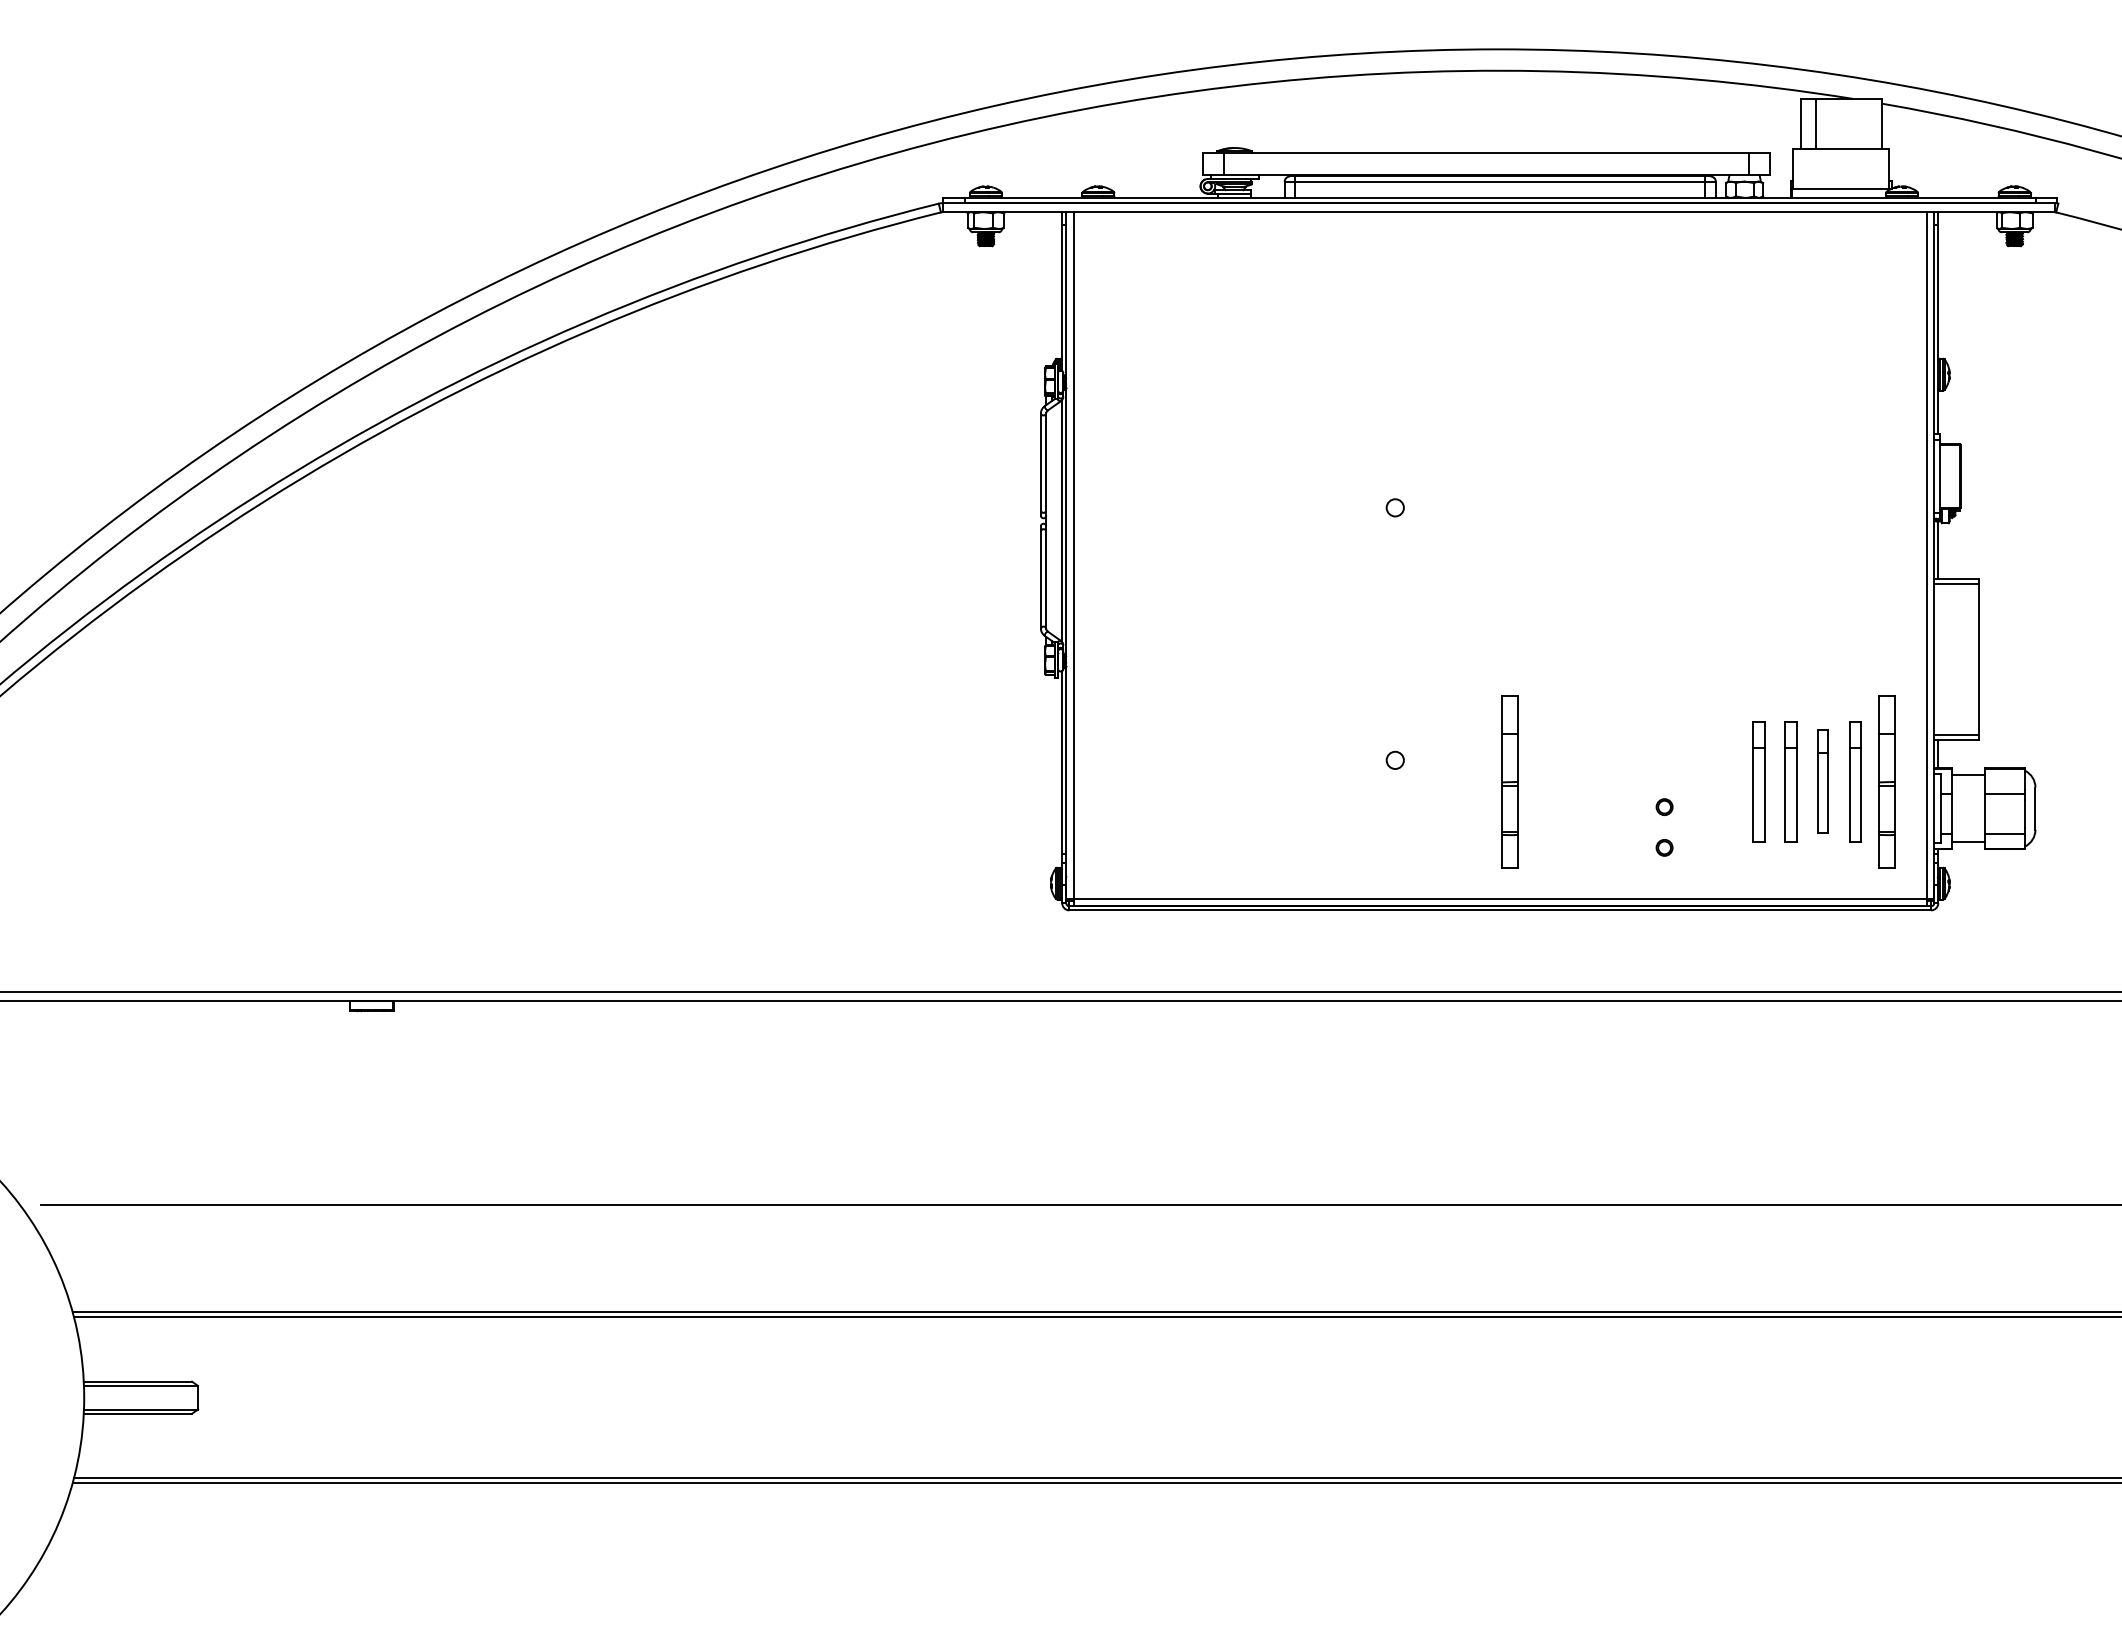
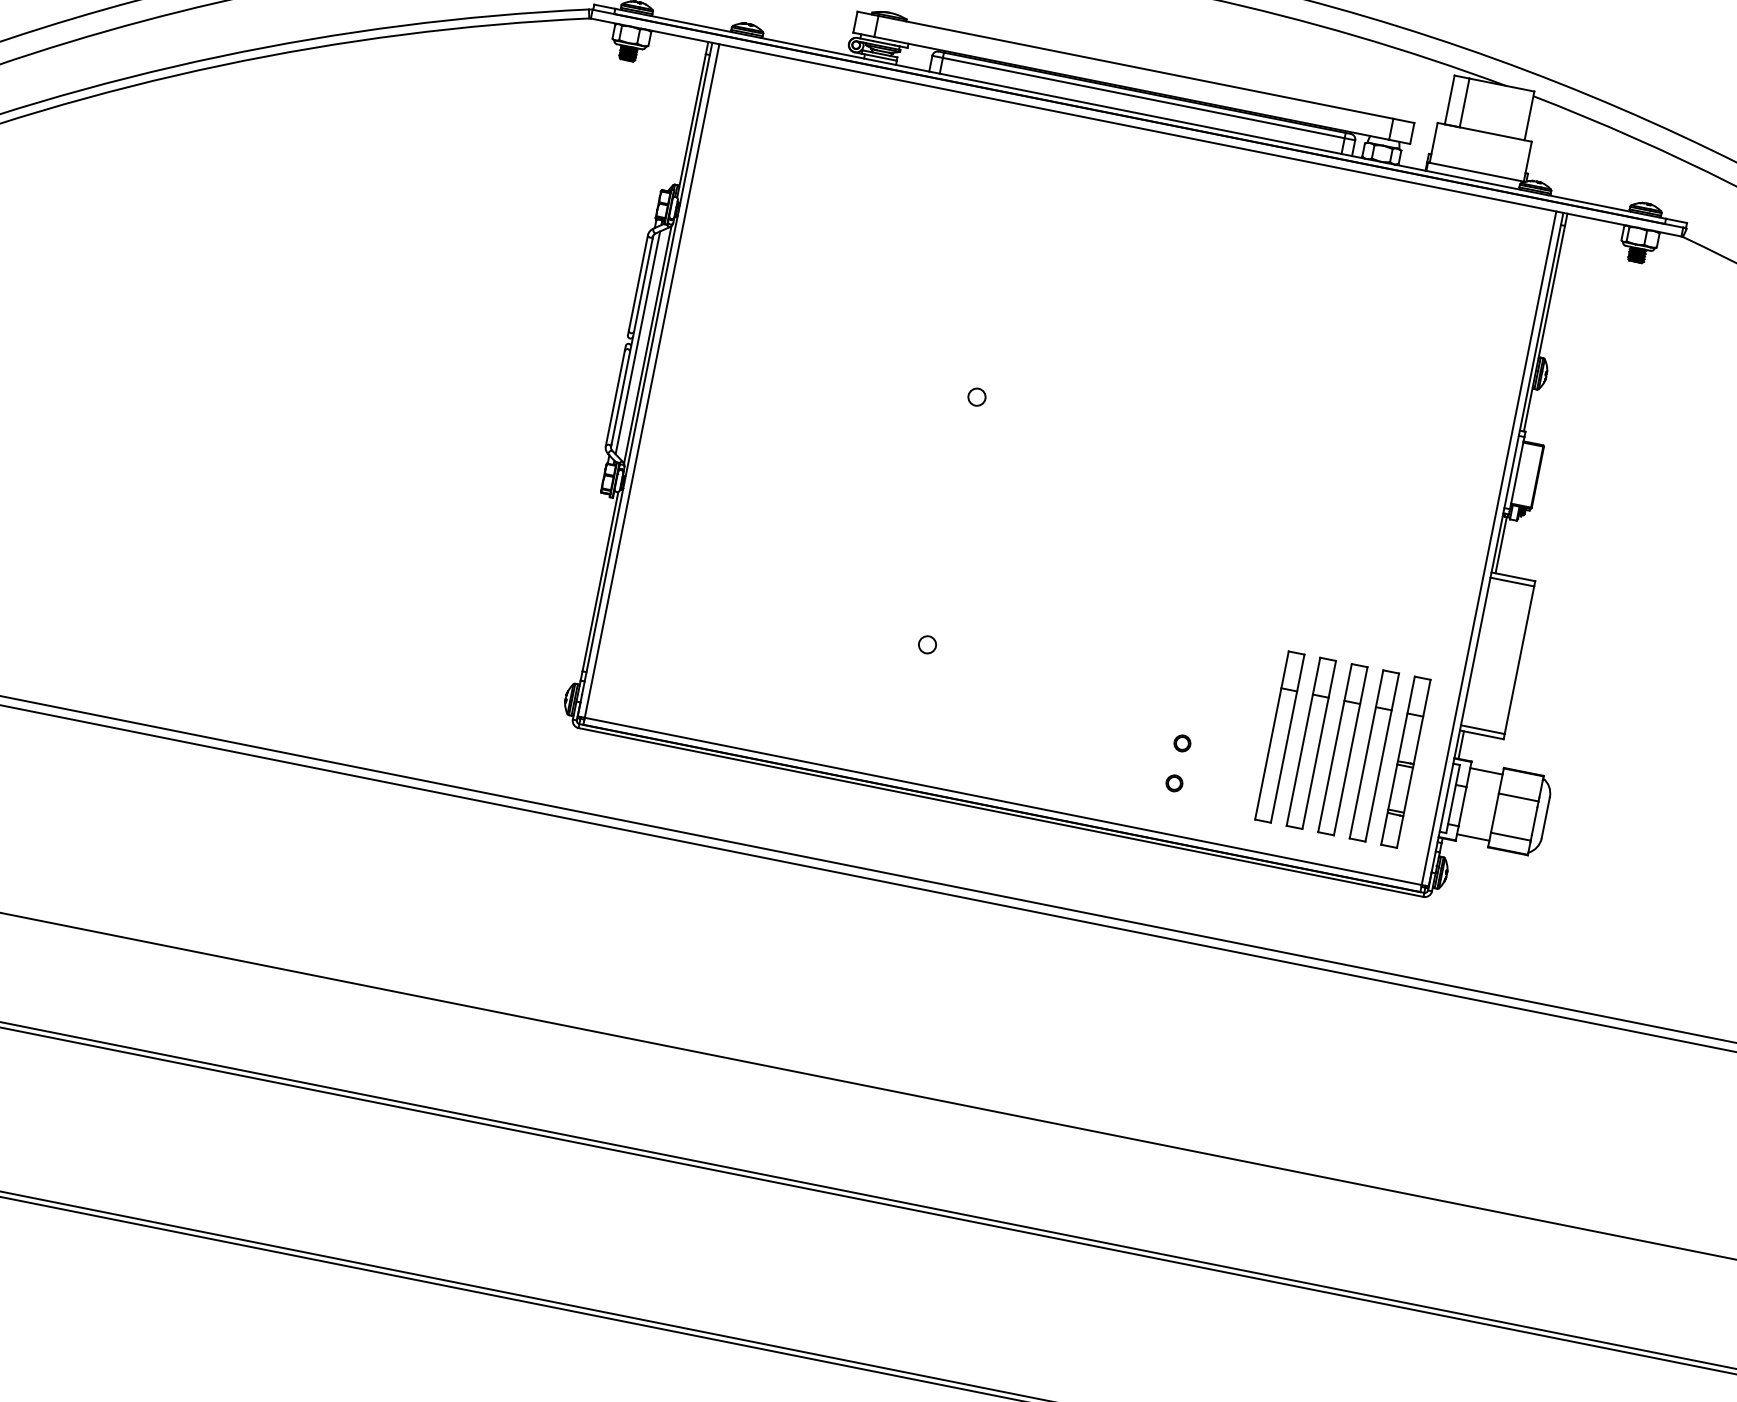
line: (1052, 520) -> (638, 342), added
part: (1509, 781) -> (1035, 687), removed
part: (1758, 781) -> (1279, 736), size x1.43
part: (1790, 781) -> (1310, 742), size x1.43
part: (1822, 781) -> (1342, 749), size x1.67
part: (1854, 781) -> (1373, 755), size x1.43

